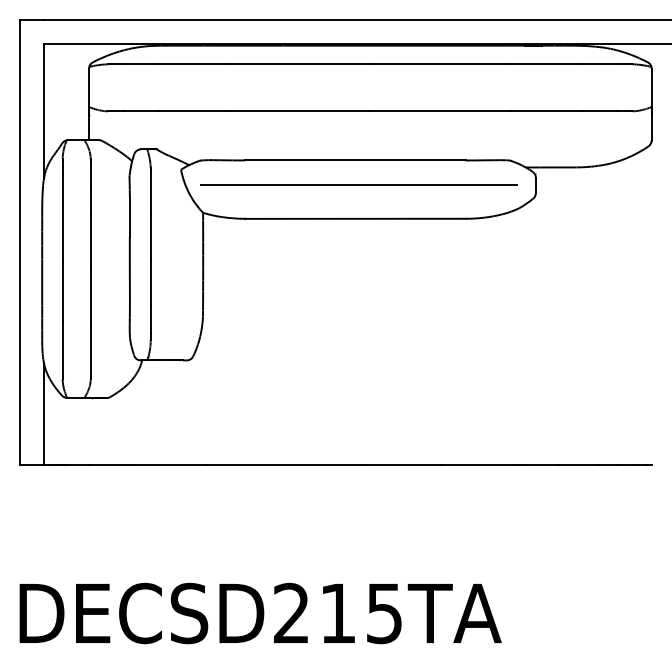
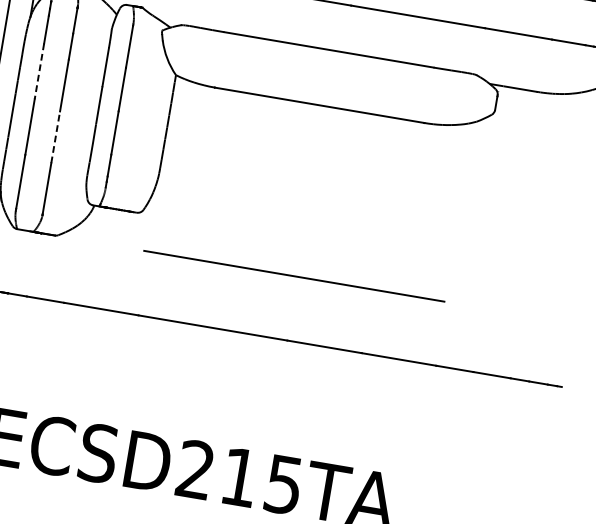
line: (358, 184) -> (293, 275), moved
line: (62, 233) -> (39, 72), solid -> dashed
line: (90, 296) -> (55, 136), solid -> dashed

